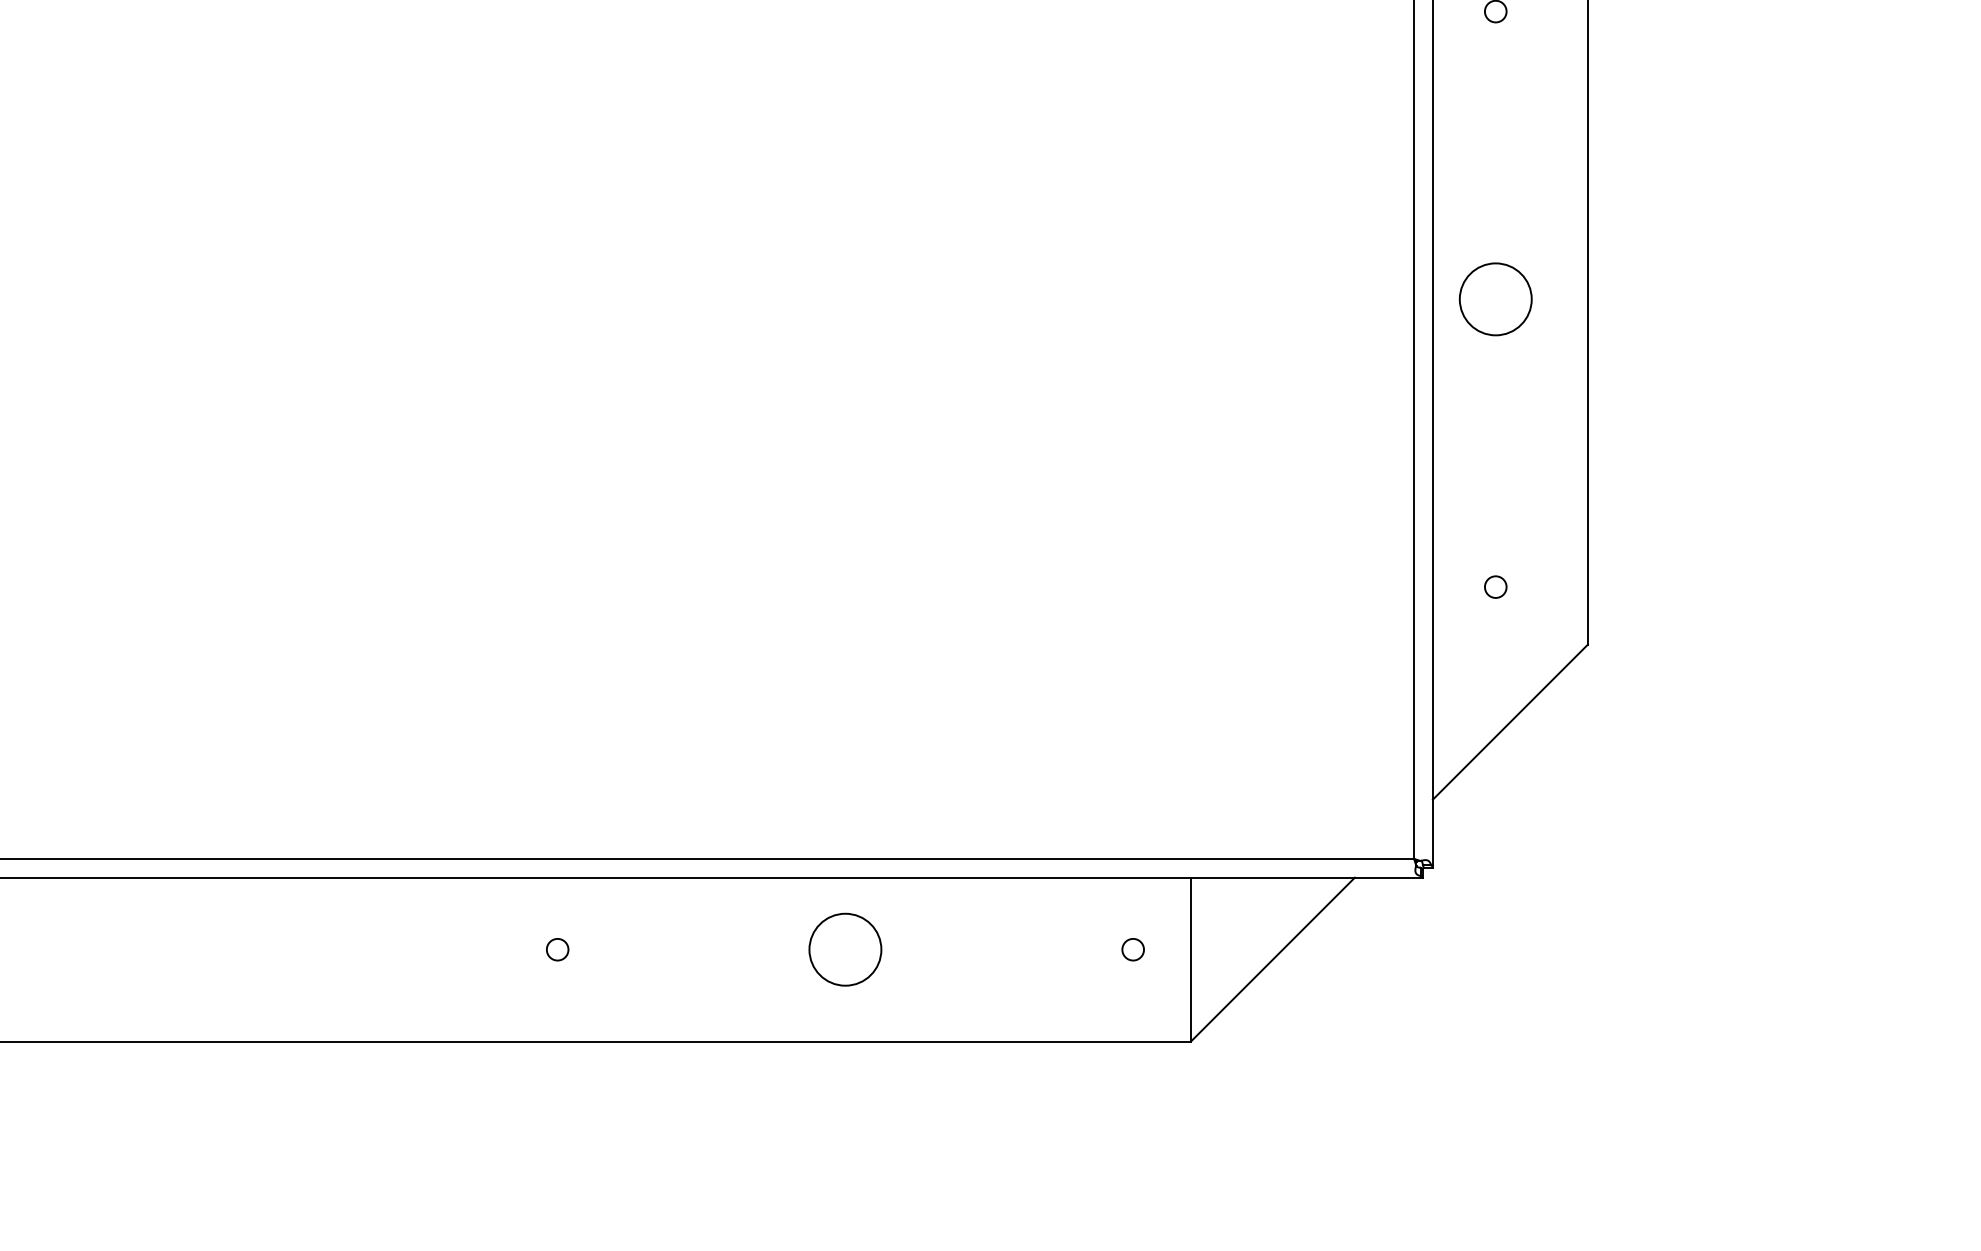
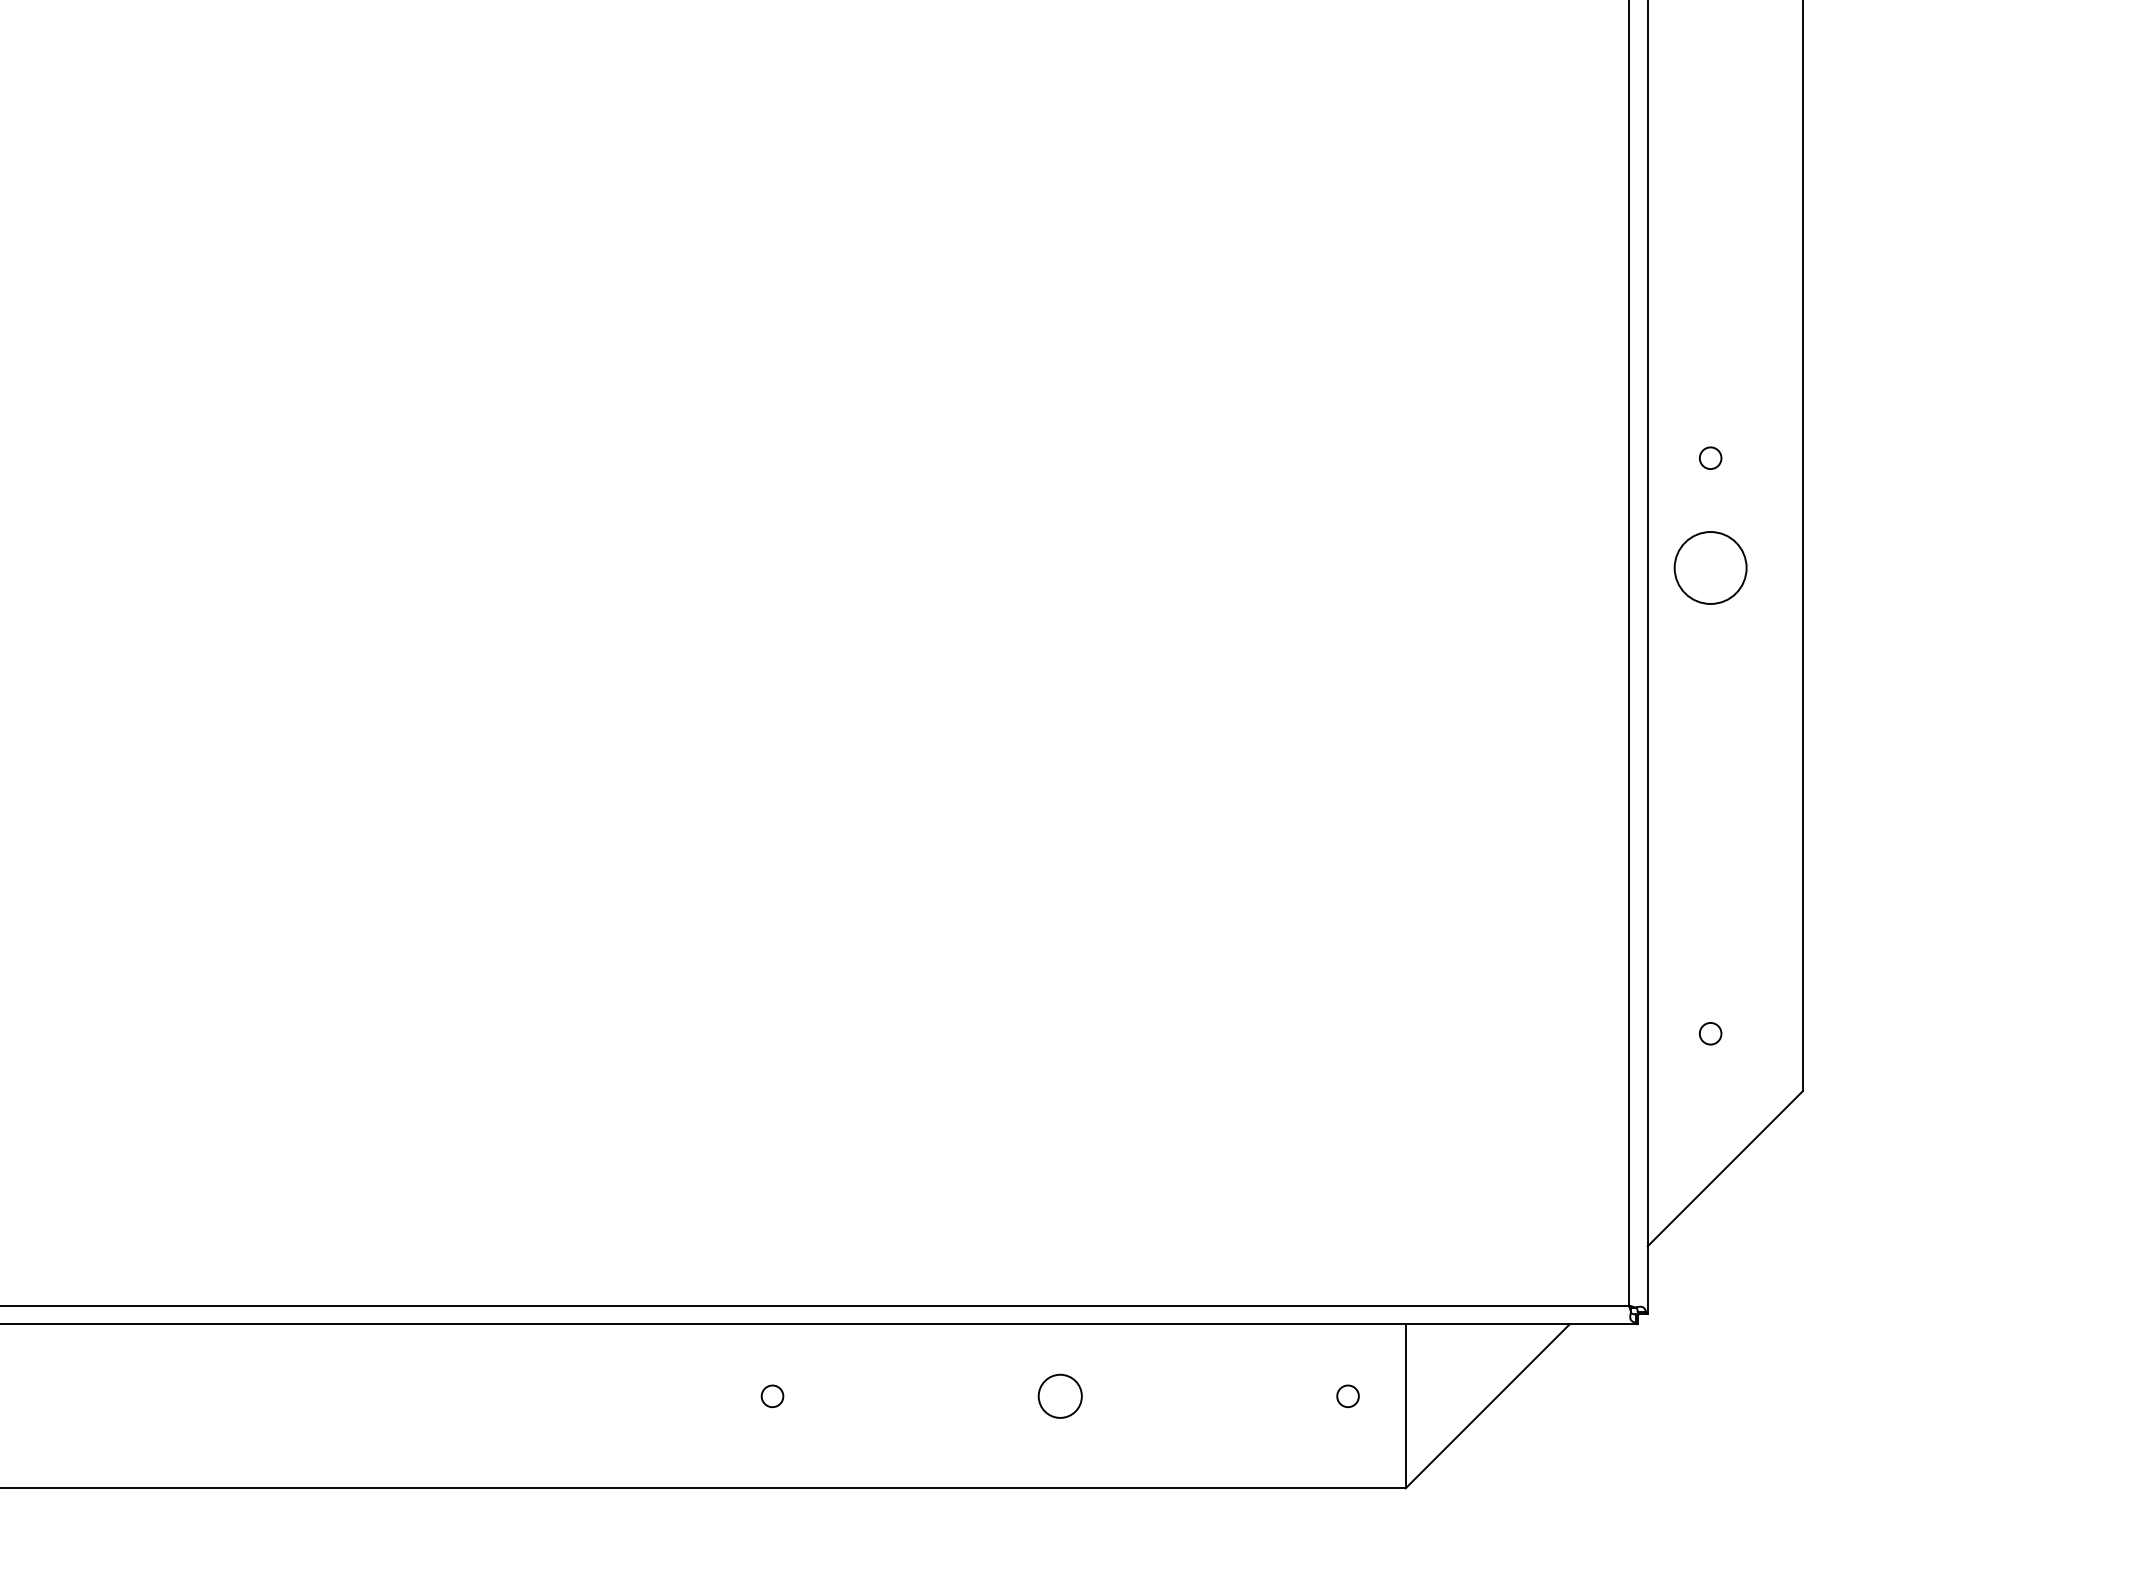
circle: (1495, 298) -> (1710, 567), moved
circle: (845, 949) -> (1060, 1396), size x0.6

